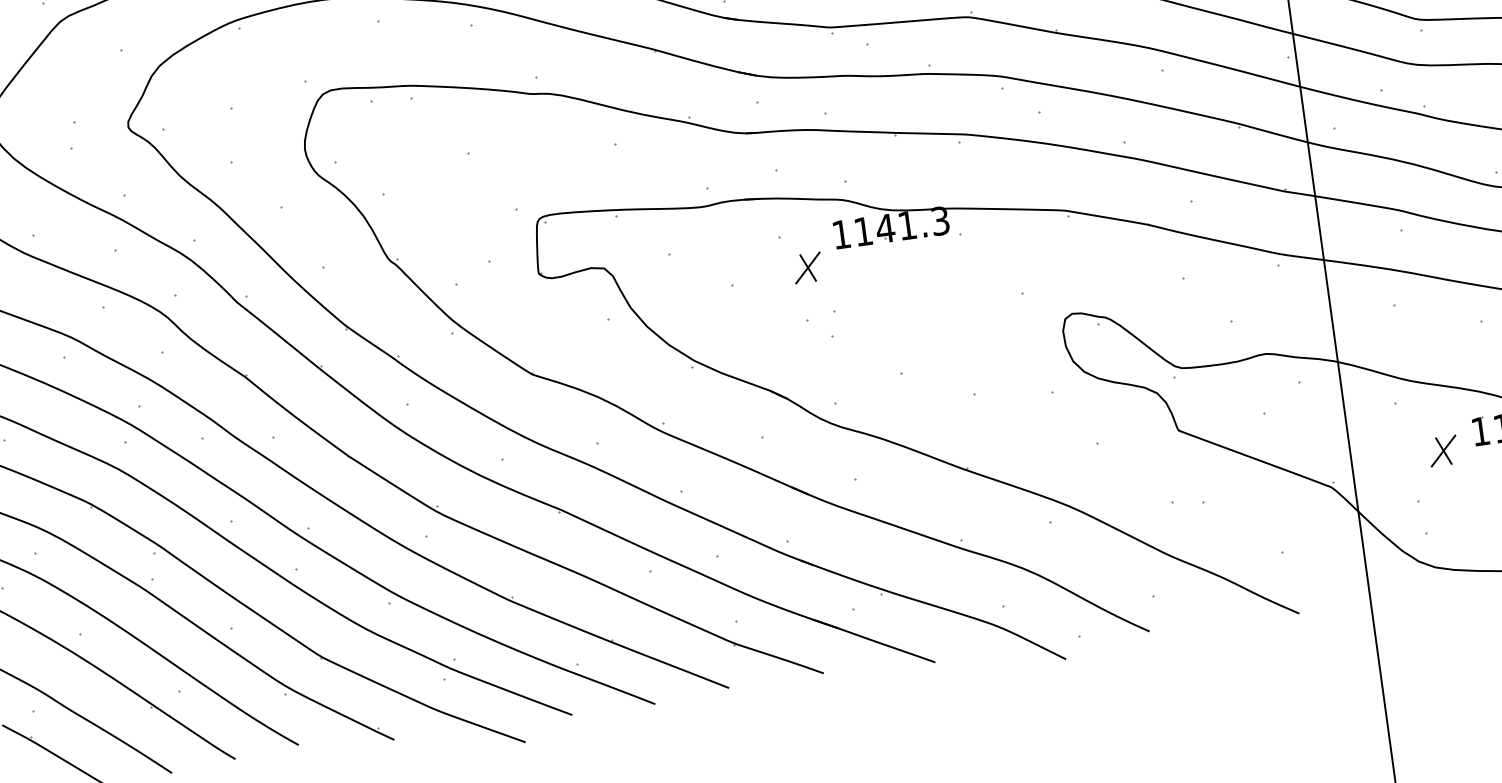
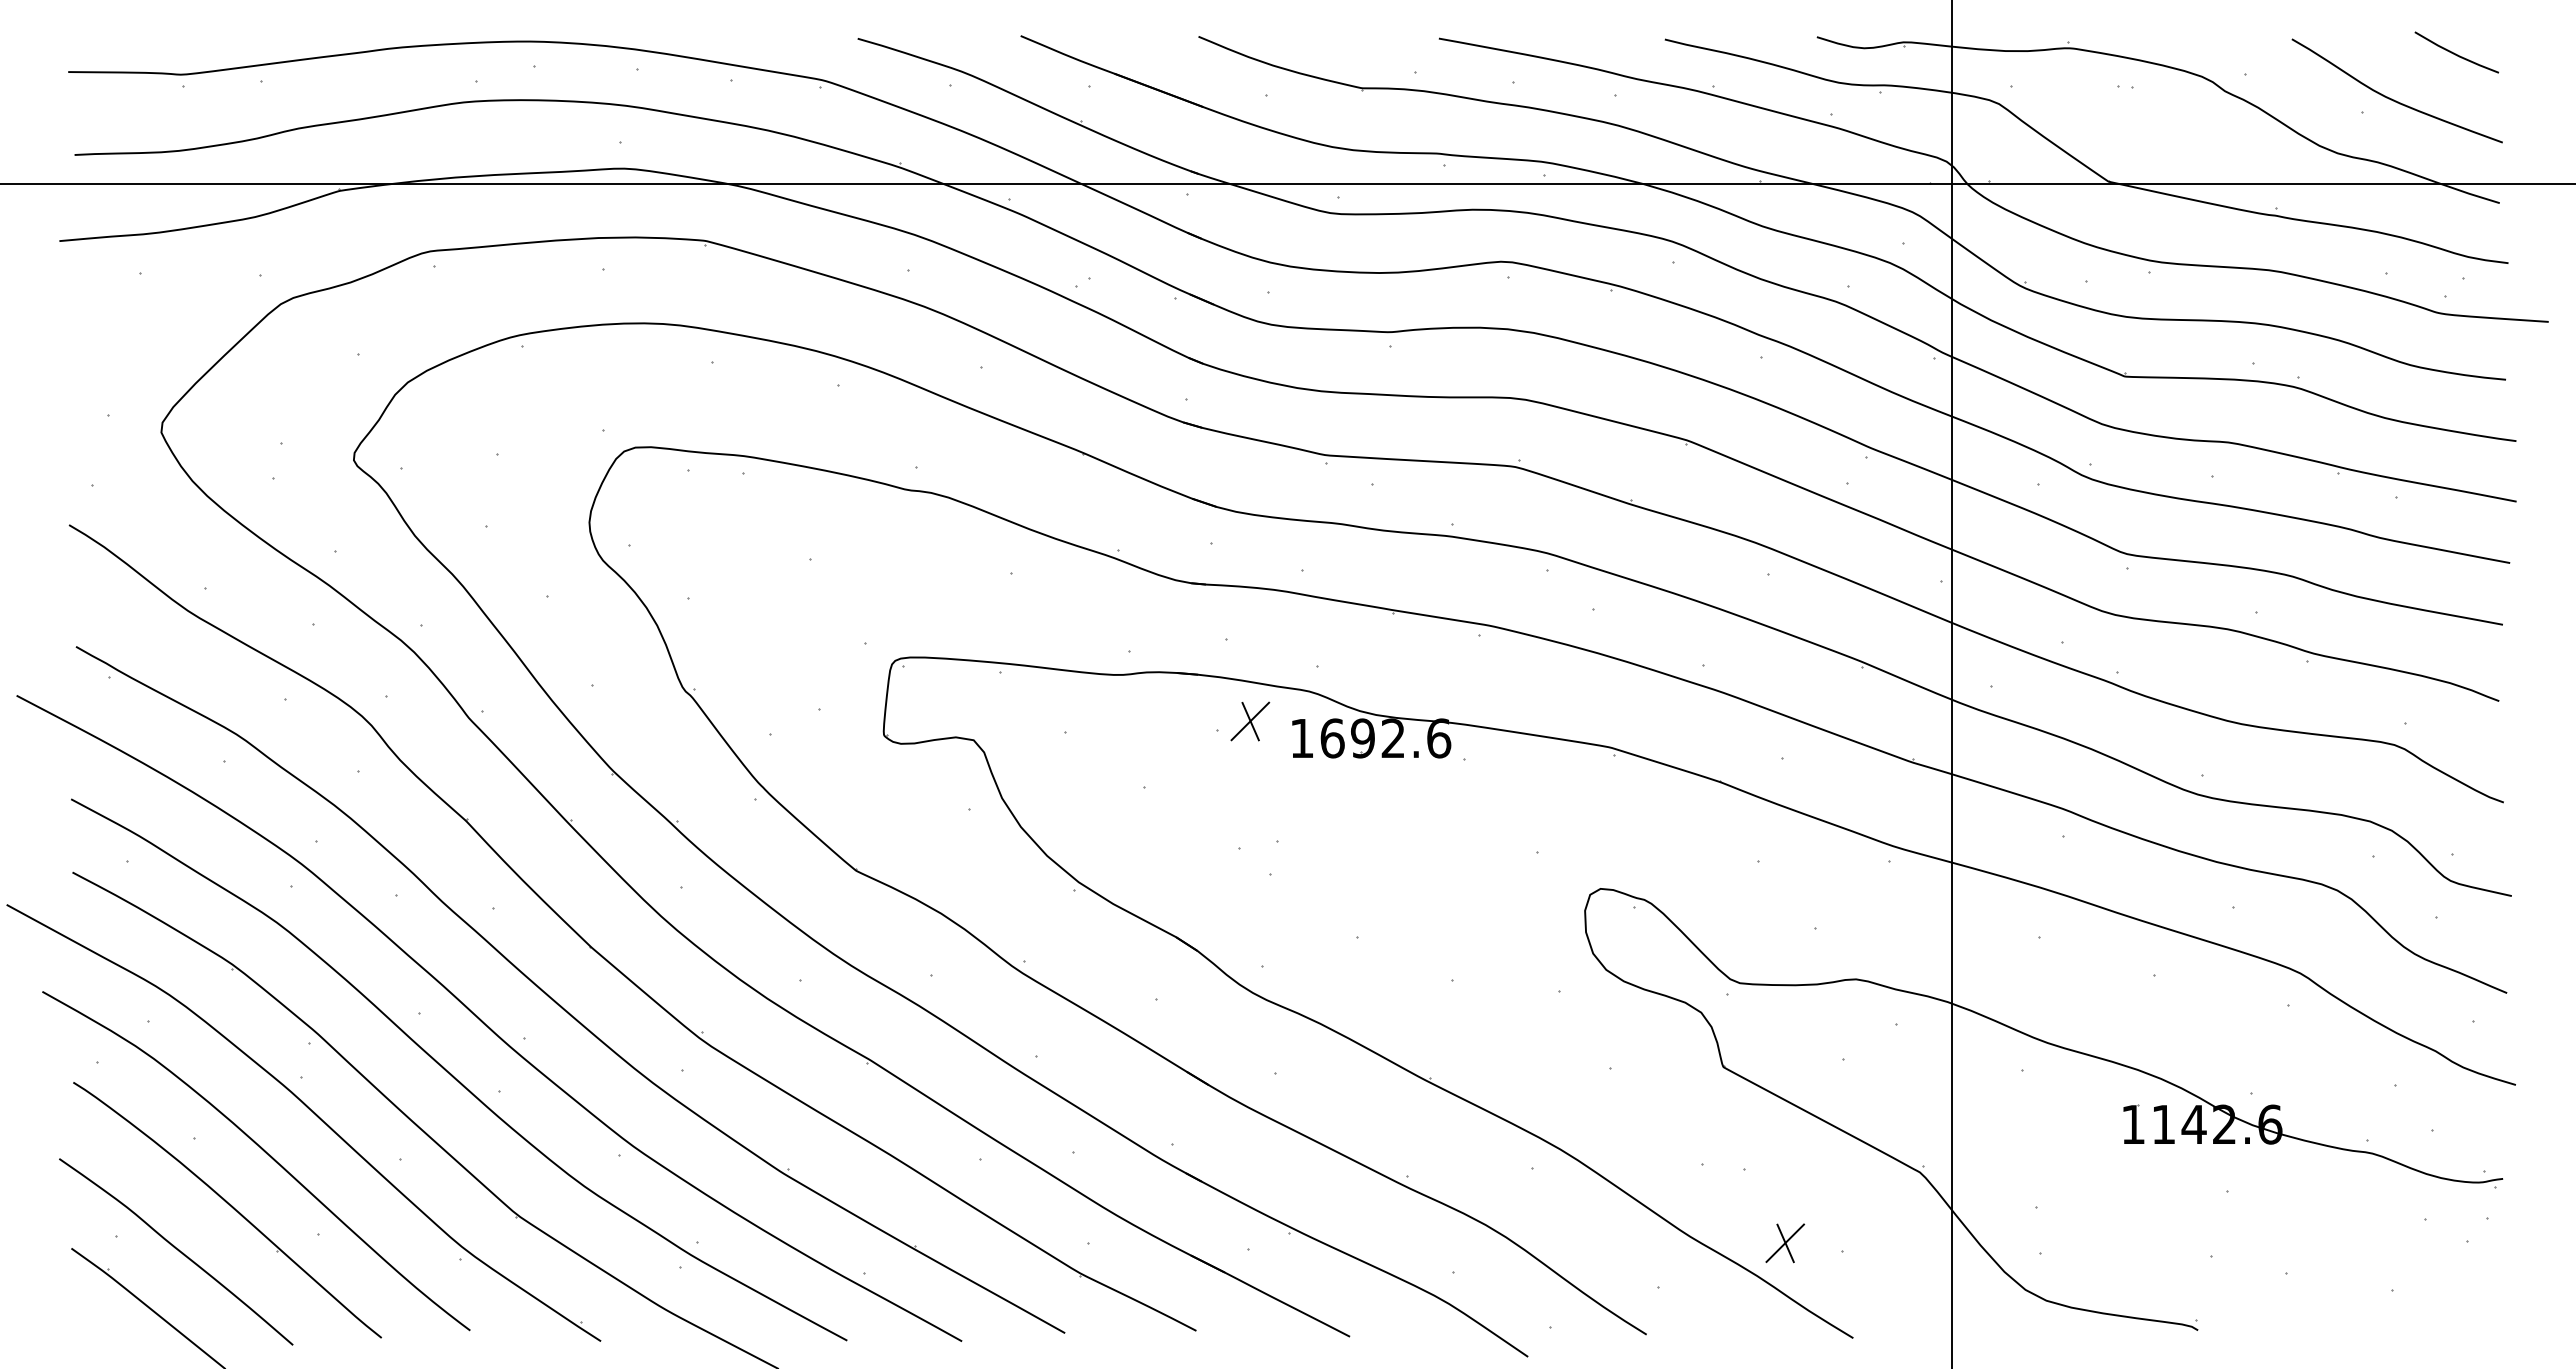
text: (901, 226) -> (1385, 738), 1141.3 -> 1692.6
part: (808, 267) -> (1250, 721), moved
part: (1443, 451) -> (1785, 1243), moved

